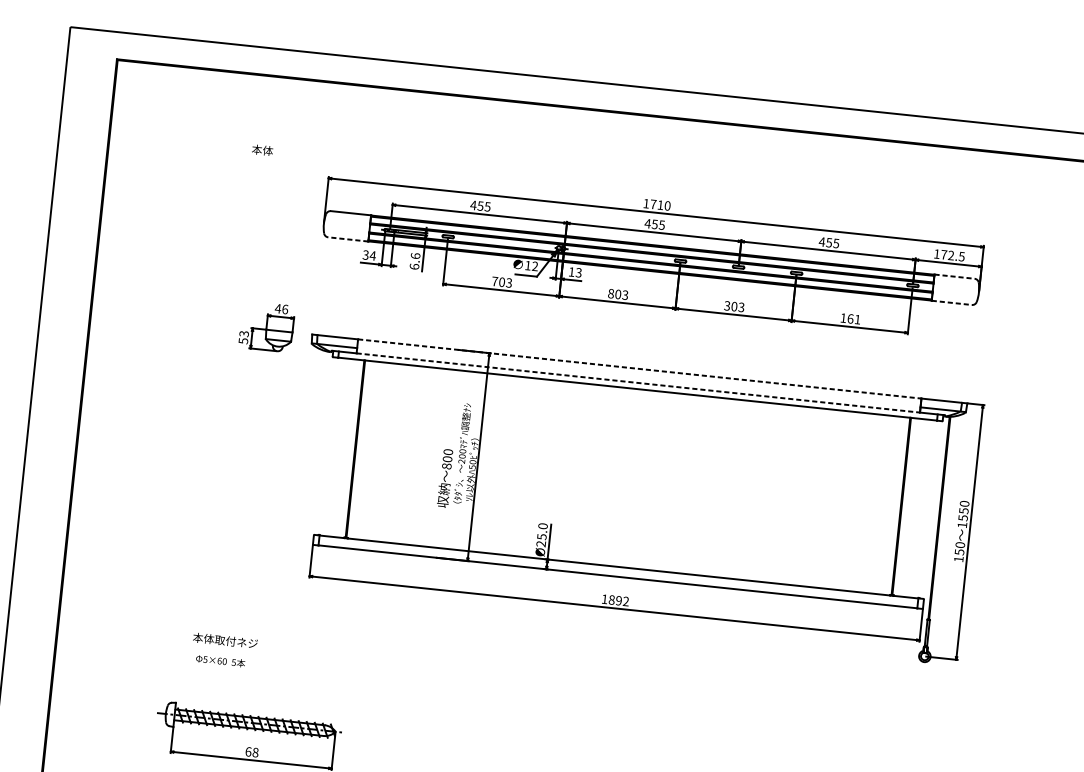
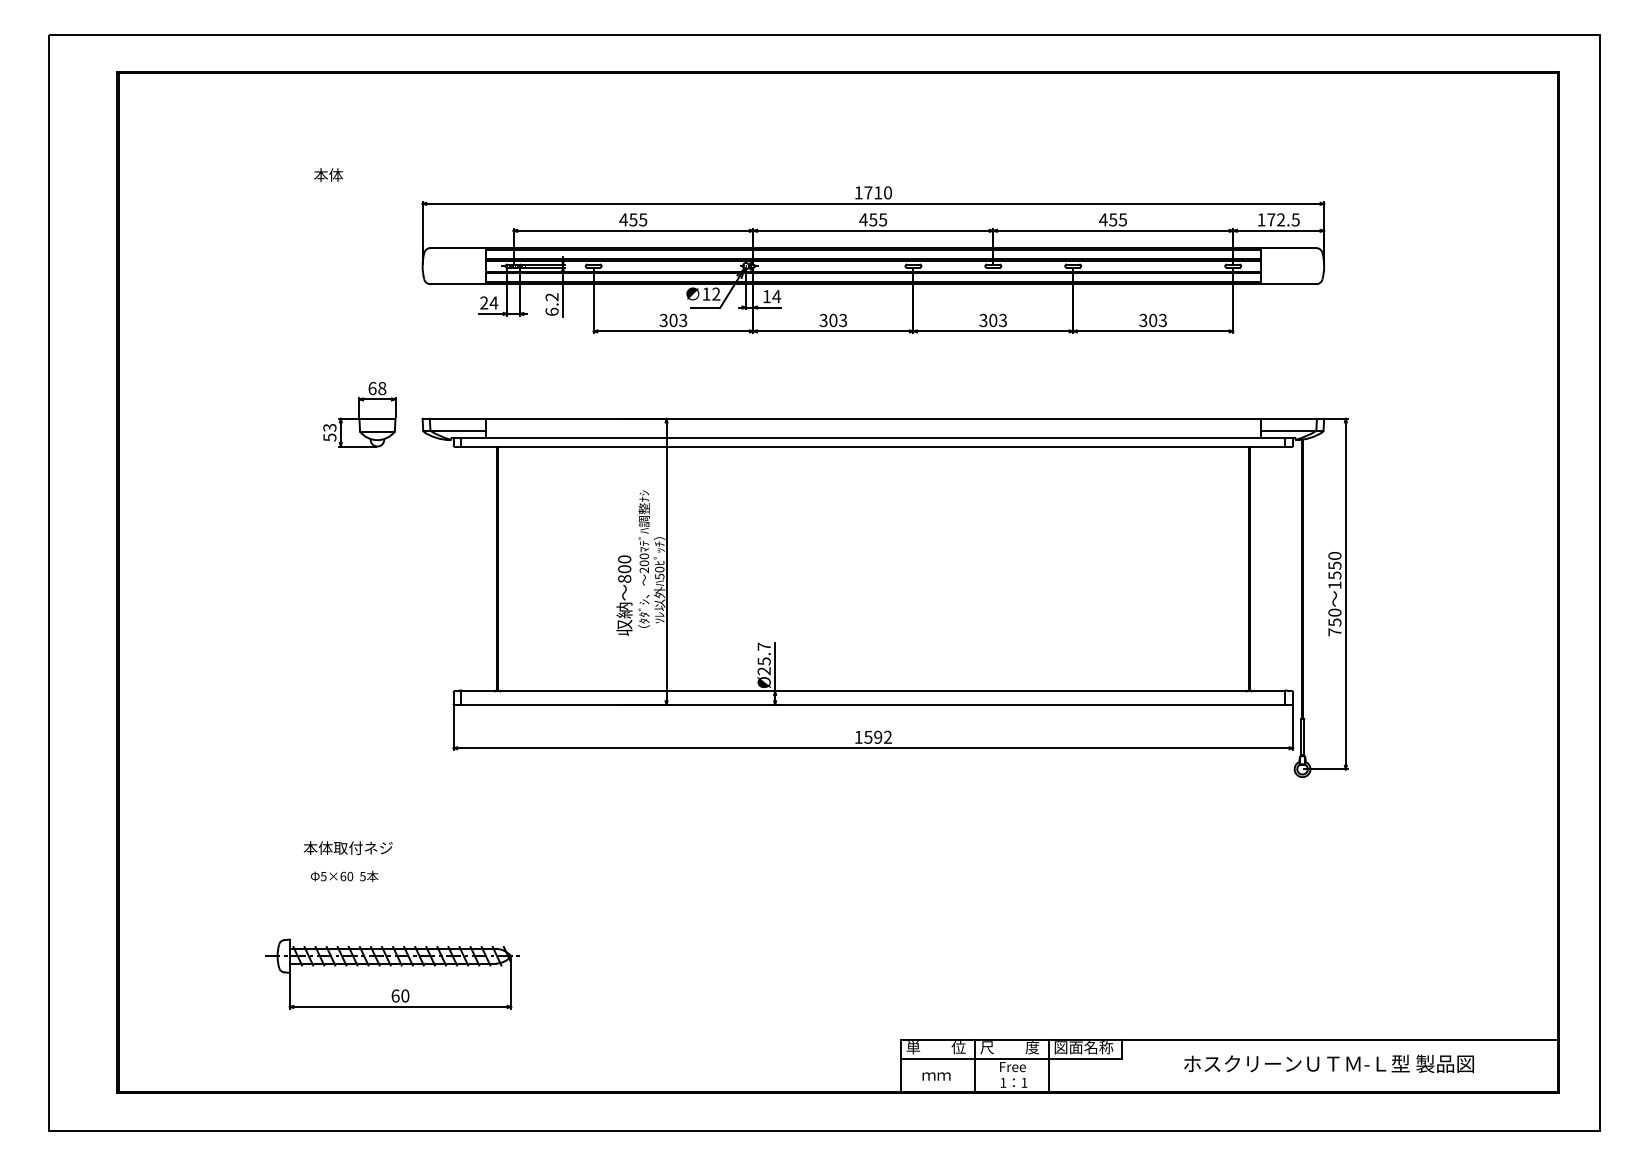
line: (348, 239) -> (458, 284), dashed -> solid
text: (366, 255) -> (484, 303), 34 -> 24
text: (415, 256) -> (551, 297), 6.6 -> 6.2
text: (578, 272) -> (776, 296), 13 -> 14
line: (954, 276) -> (1288, 248), dashed -> solid
text: (494, 281) -> (663, 320), 703 -> 303
text: (611, 293) -> (823, 320), 803 -> 303
line: (951, 303) -> (1288, 284), dashed -> solid
text: (281, 309) -> (377, 388), 46 -> 68
text: (850, 318) -> (1152, 320), 161 -> 303
line: (639, 368) -> (873, 418), dashed -> solid
line: (638, 383) -> (873, 438), dashed -> solid
text: (542, 526) -> (763, 646), Ø25.0 -> Ø25.7
text: (958, 559) -> (1334, 632), 150 -> 750
text: (611, 599) -> (868, 736), 1892 -> 1592
text: (255, 752) -> (405, 996), 68 -> 60

